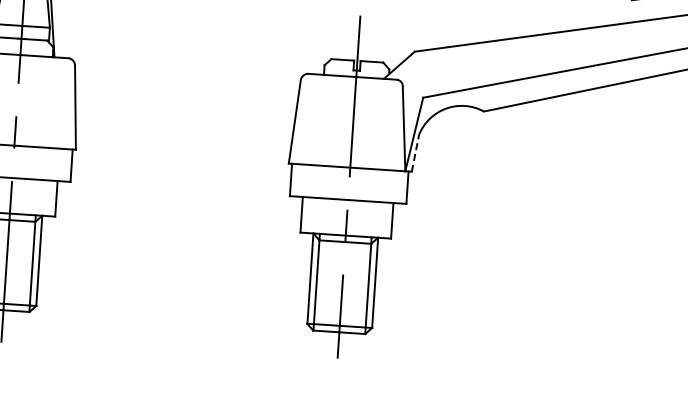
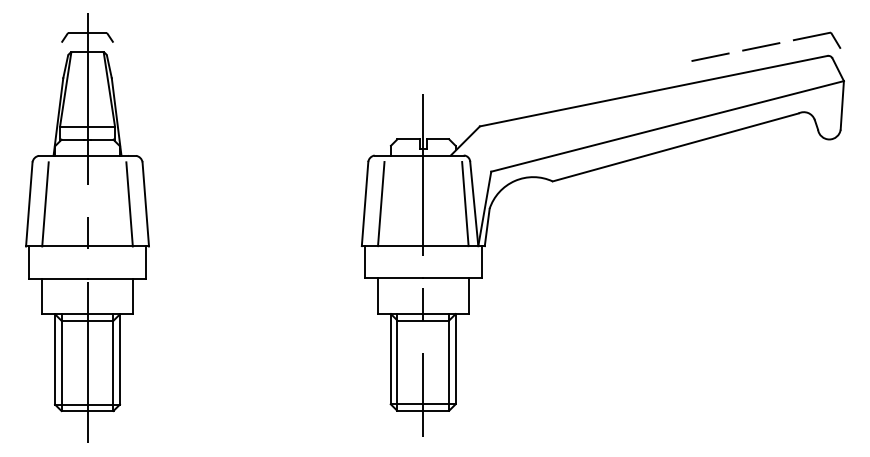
line: (59, 106) -> (129, 204), added
line: (311, 123) -> (381, 204), added
line: (395, 128) -> (465, 204), added
line: (415, 153) -> (487, 227), dashed -> solid

